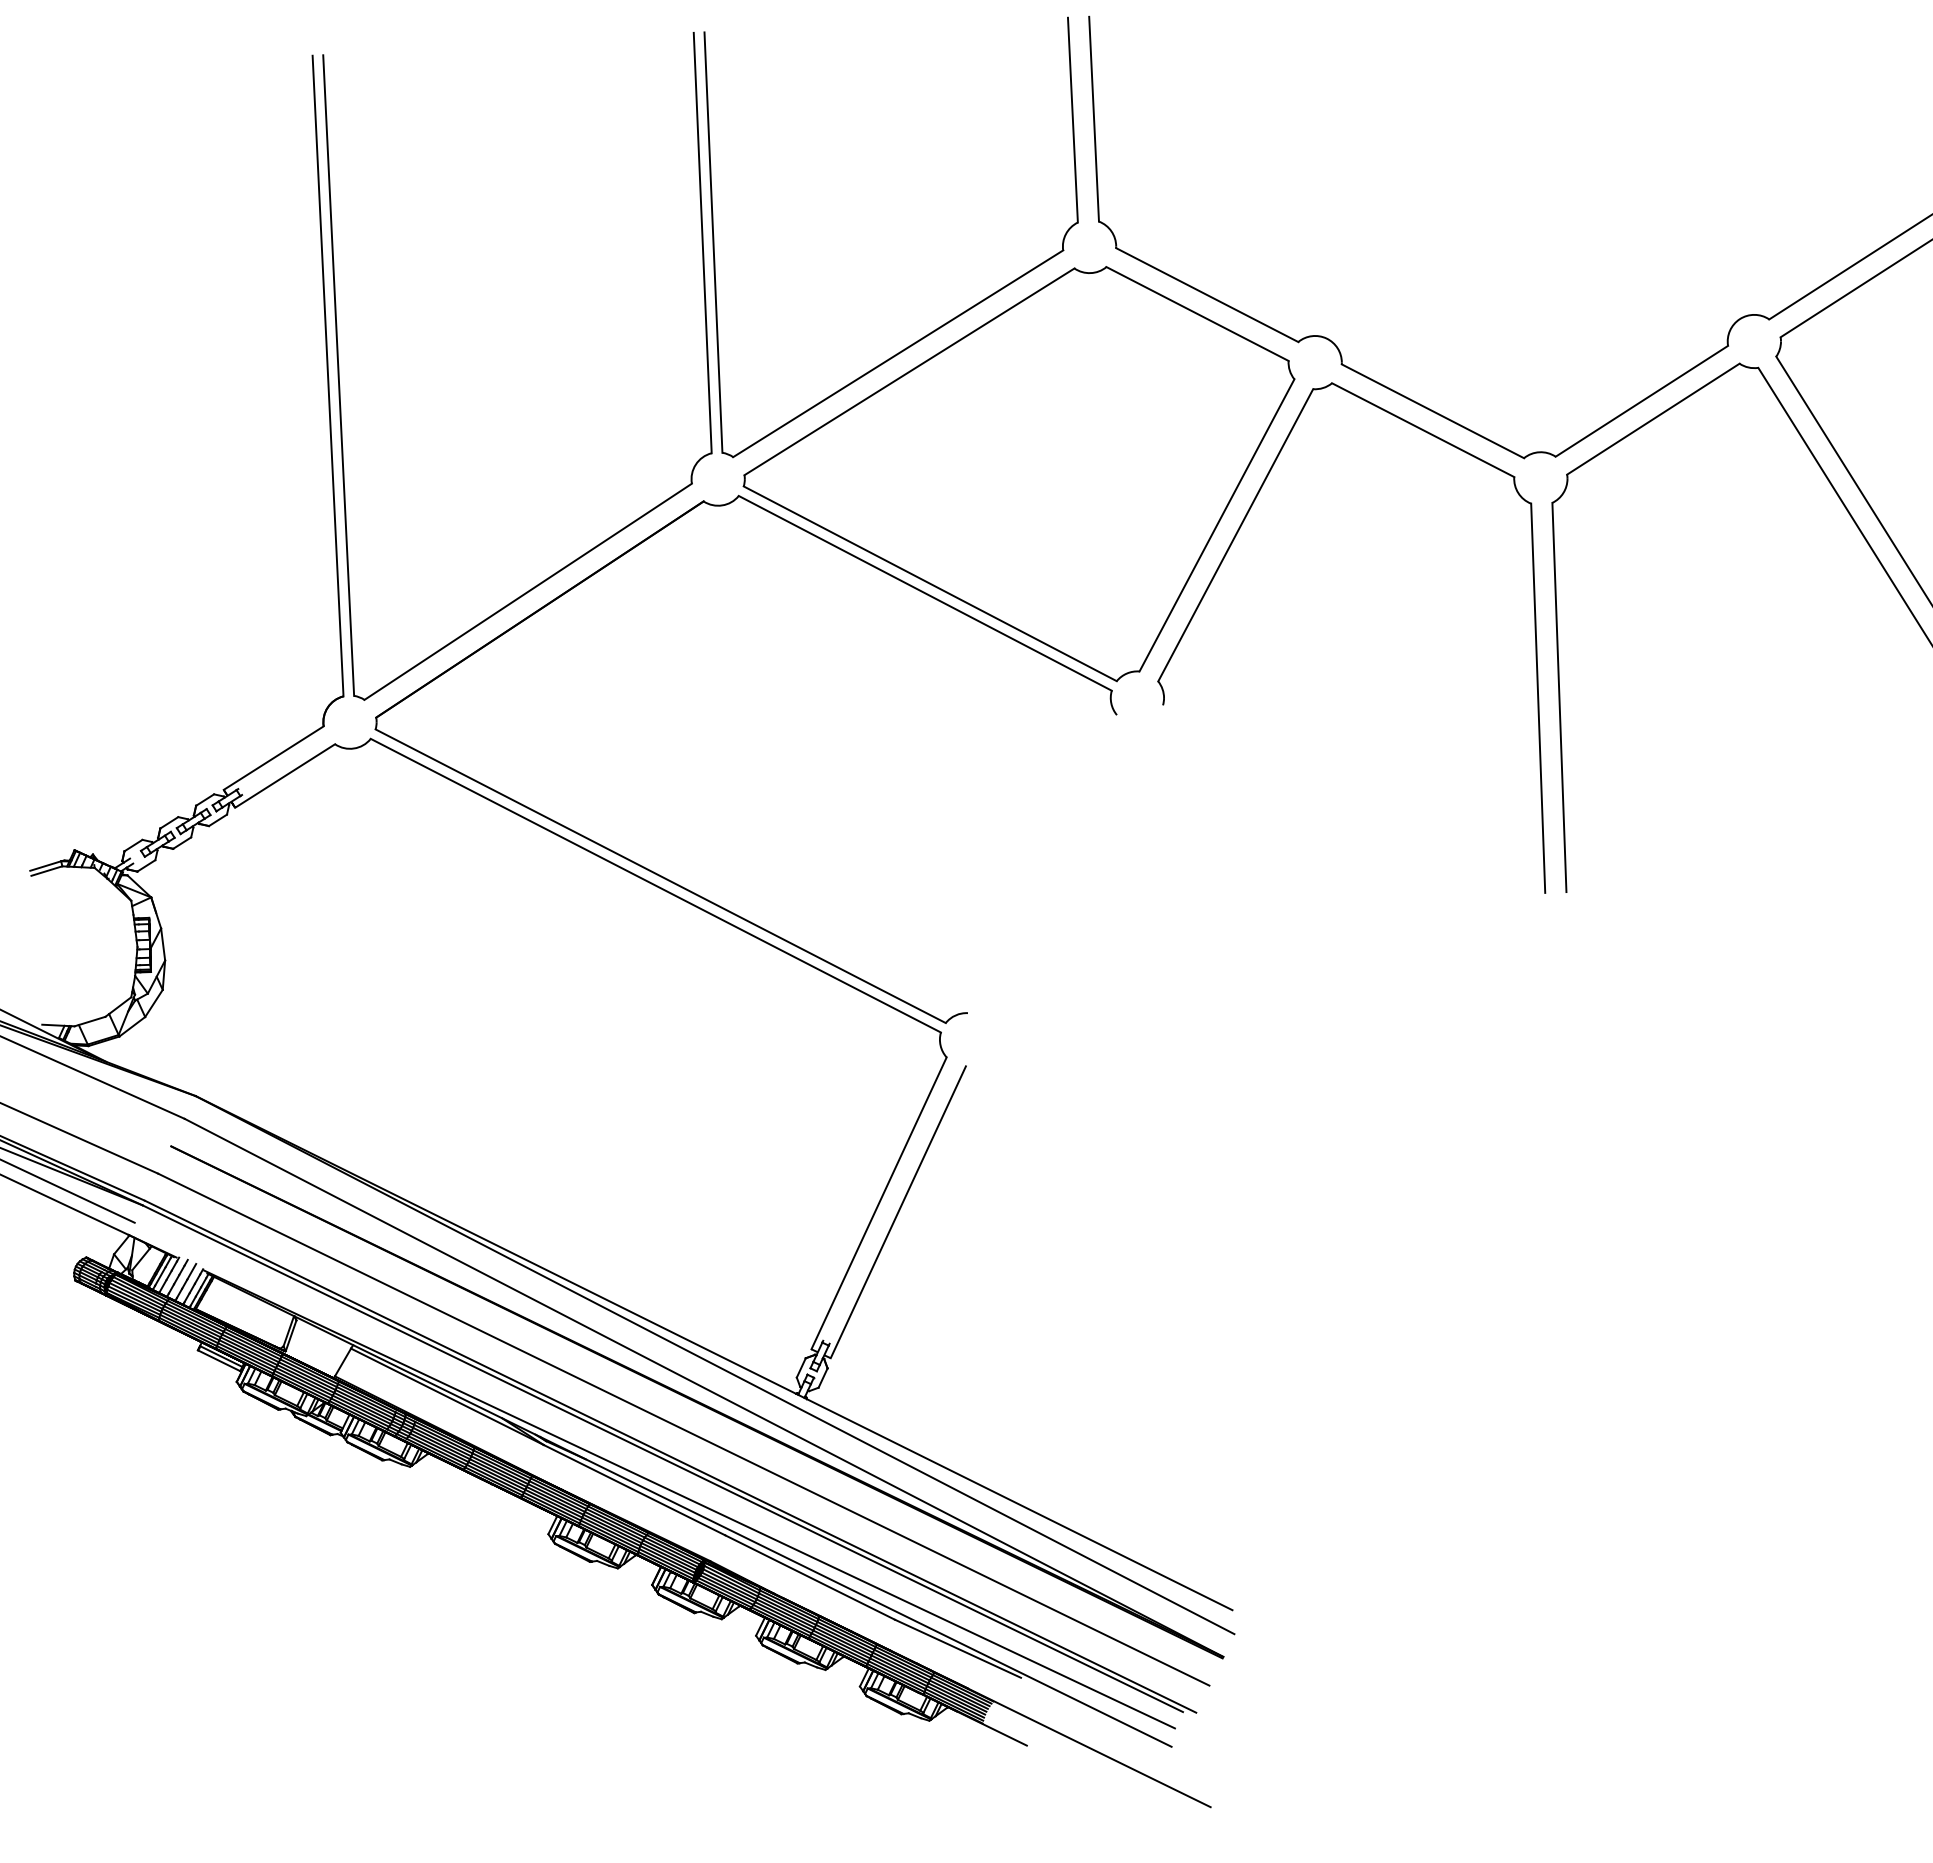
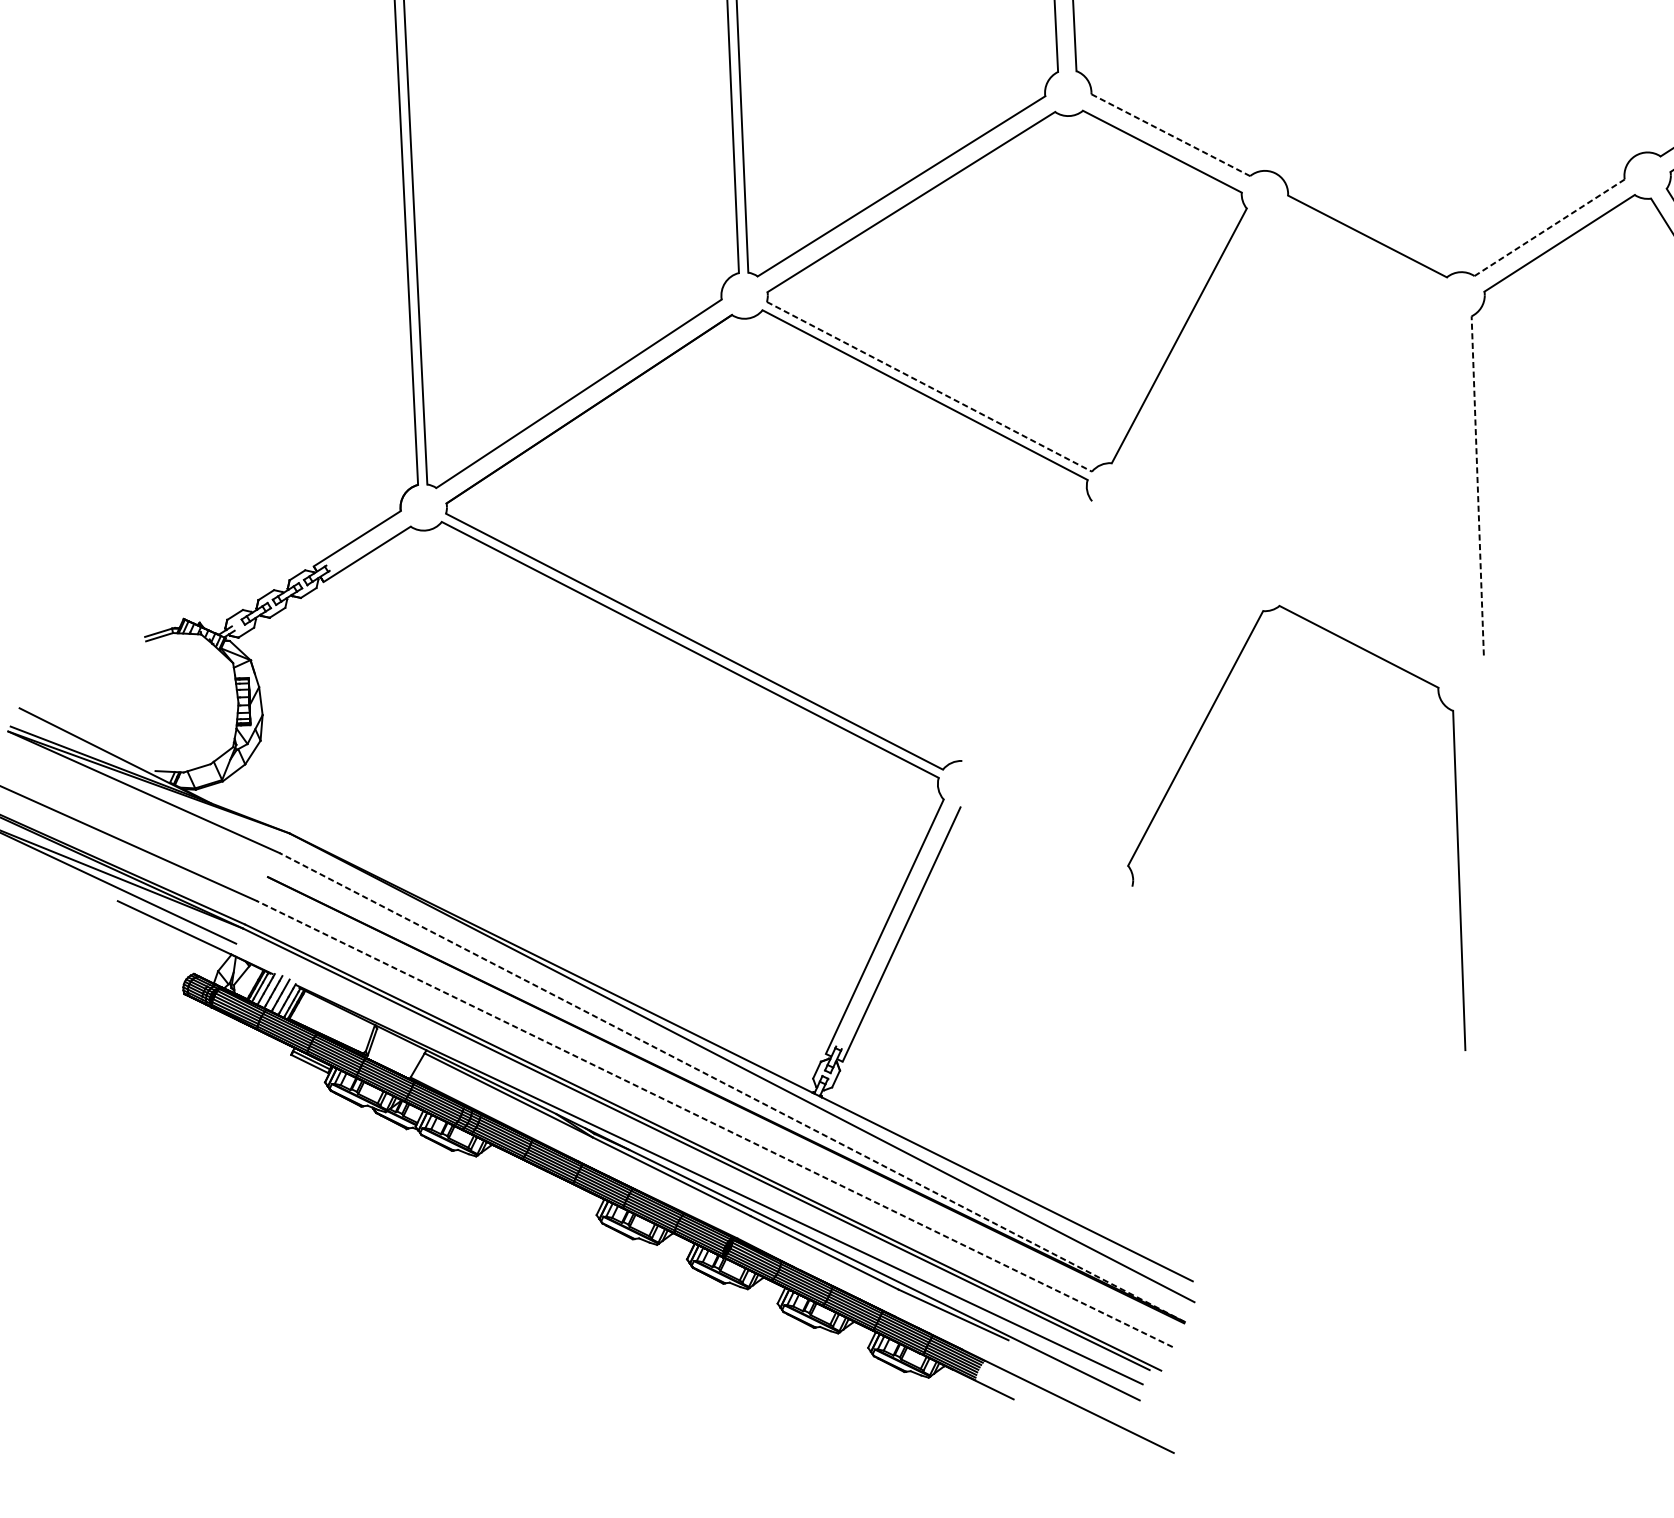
line: (1207, 295) -> (1171, 135), solid -> dashed
line: (1642, 401) -> (1550, 227), solid -> dashed
part: (1218, 570) -> (1180, 769), moved
line: (930, 584) -> (929, 387), solid -> dashed
line: (1559, 697) -> (1477, 485), solid -> dashed
line: (704, 1387) -> (732, 1087), solid -> dashed
line: (683, 1429) -> (714, 1123), solid -> dashed

